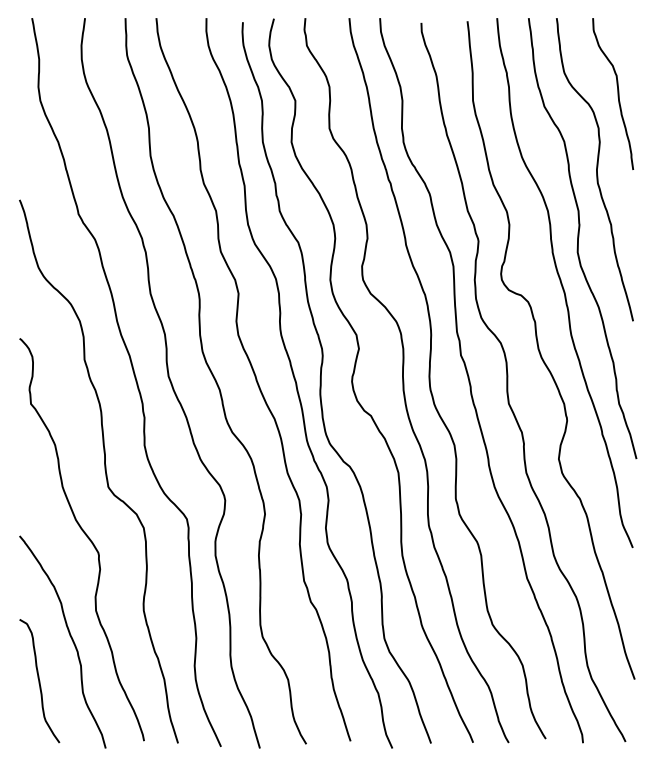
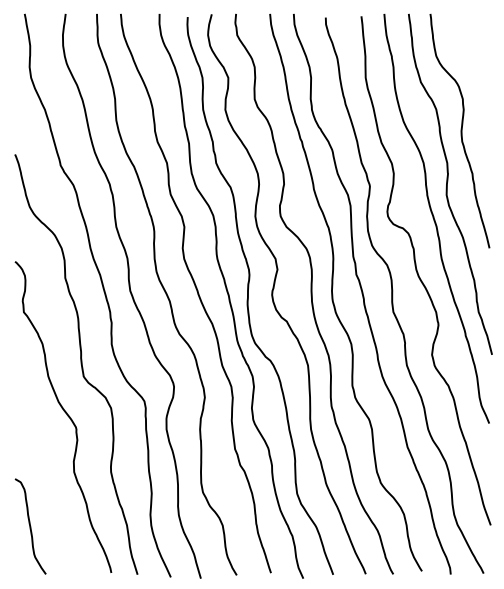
curve: (617, 93) -> (477, 72), removed
curve: (70, 638) -> (54, 493), removed

